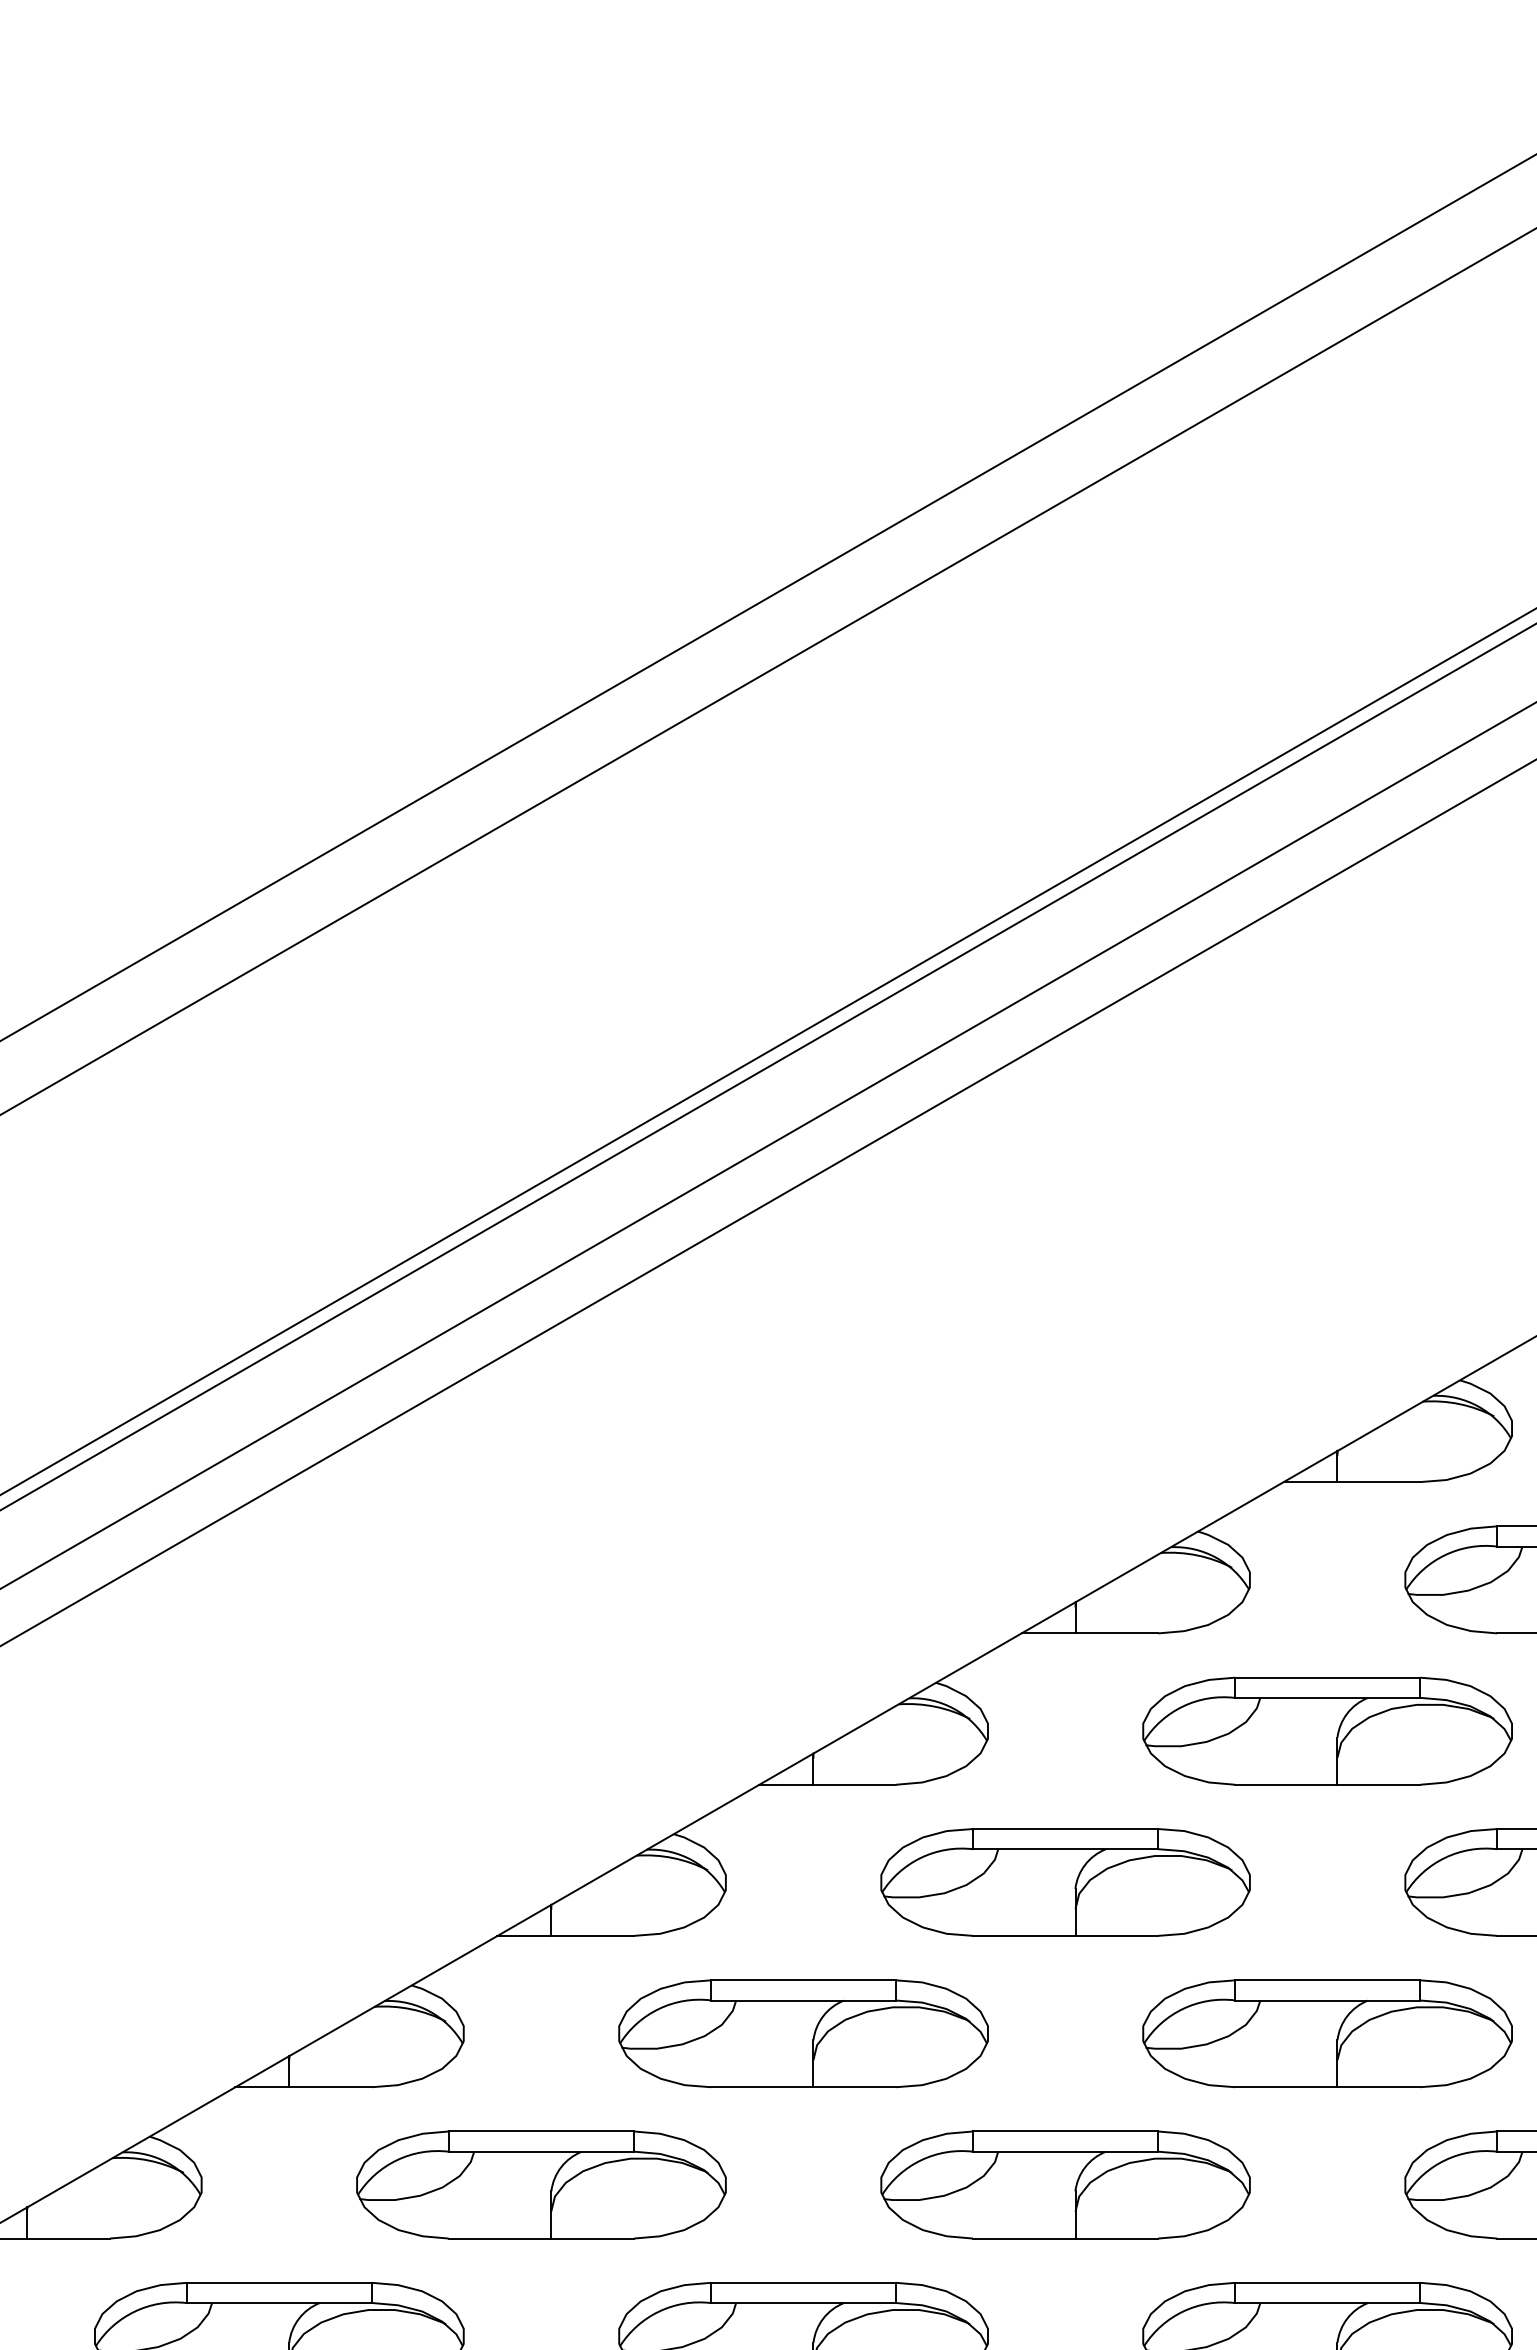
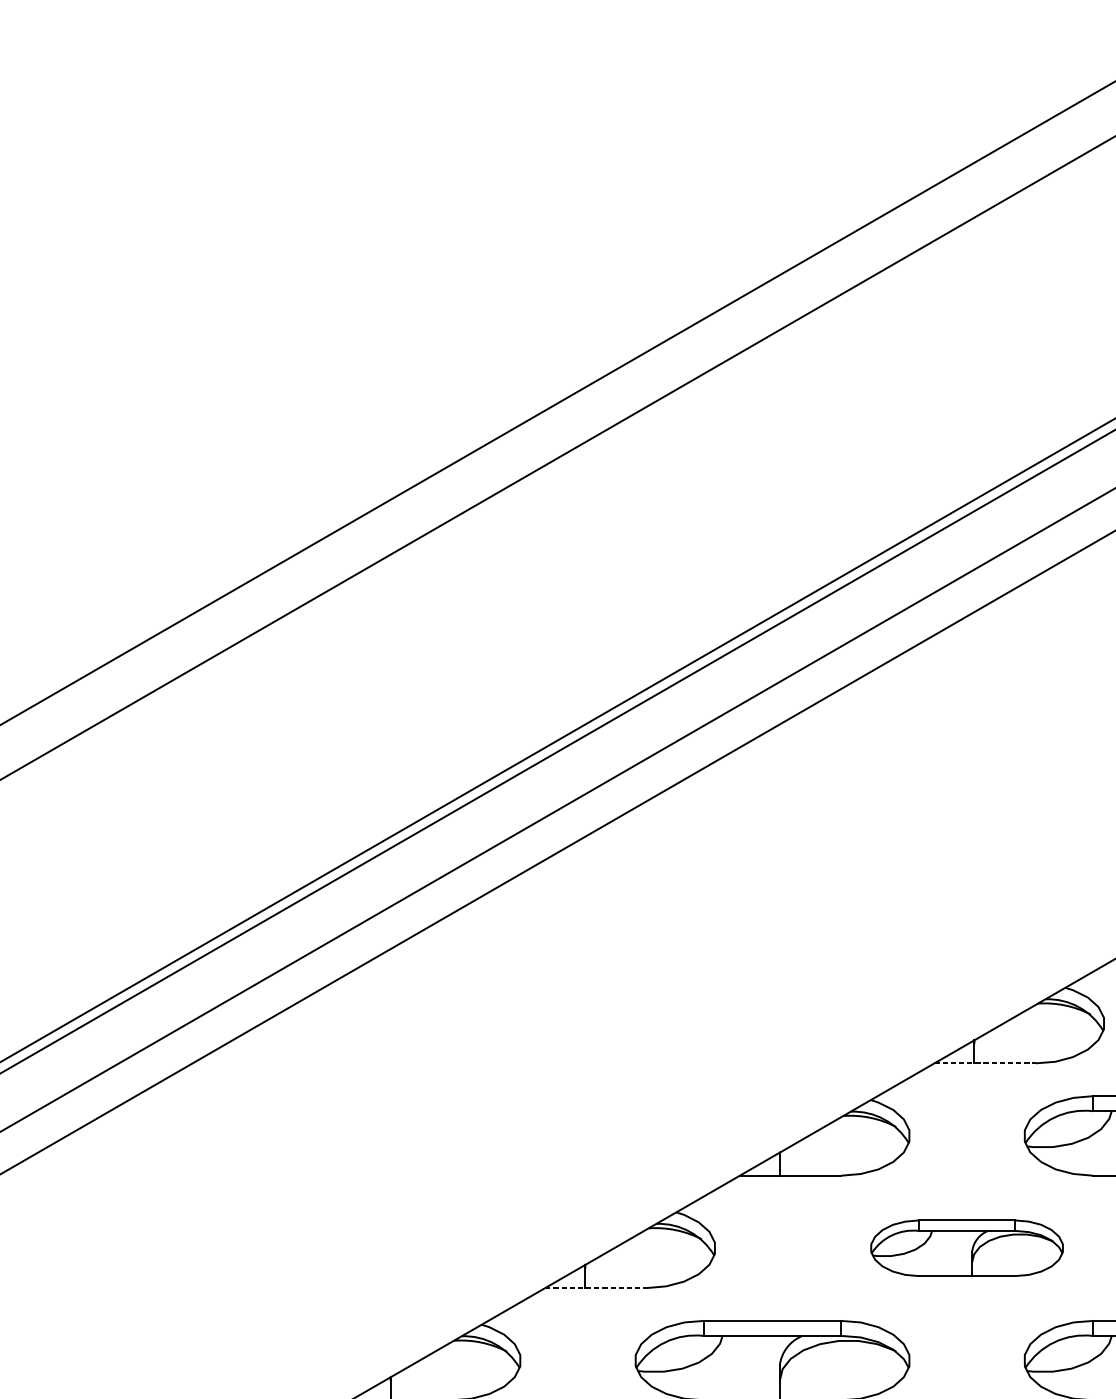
line: (1352, 1482) -> (985, 1063), solid -> dashed
part: (1327, 1730) -> (967, 1247), size x0.7
line: (828, 1784) -> (596, 1287), solid -> dashed

